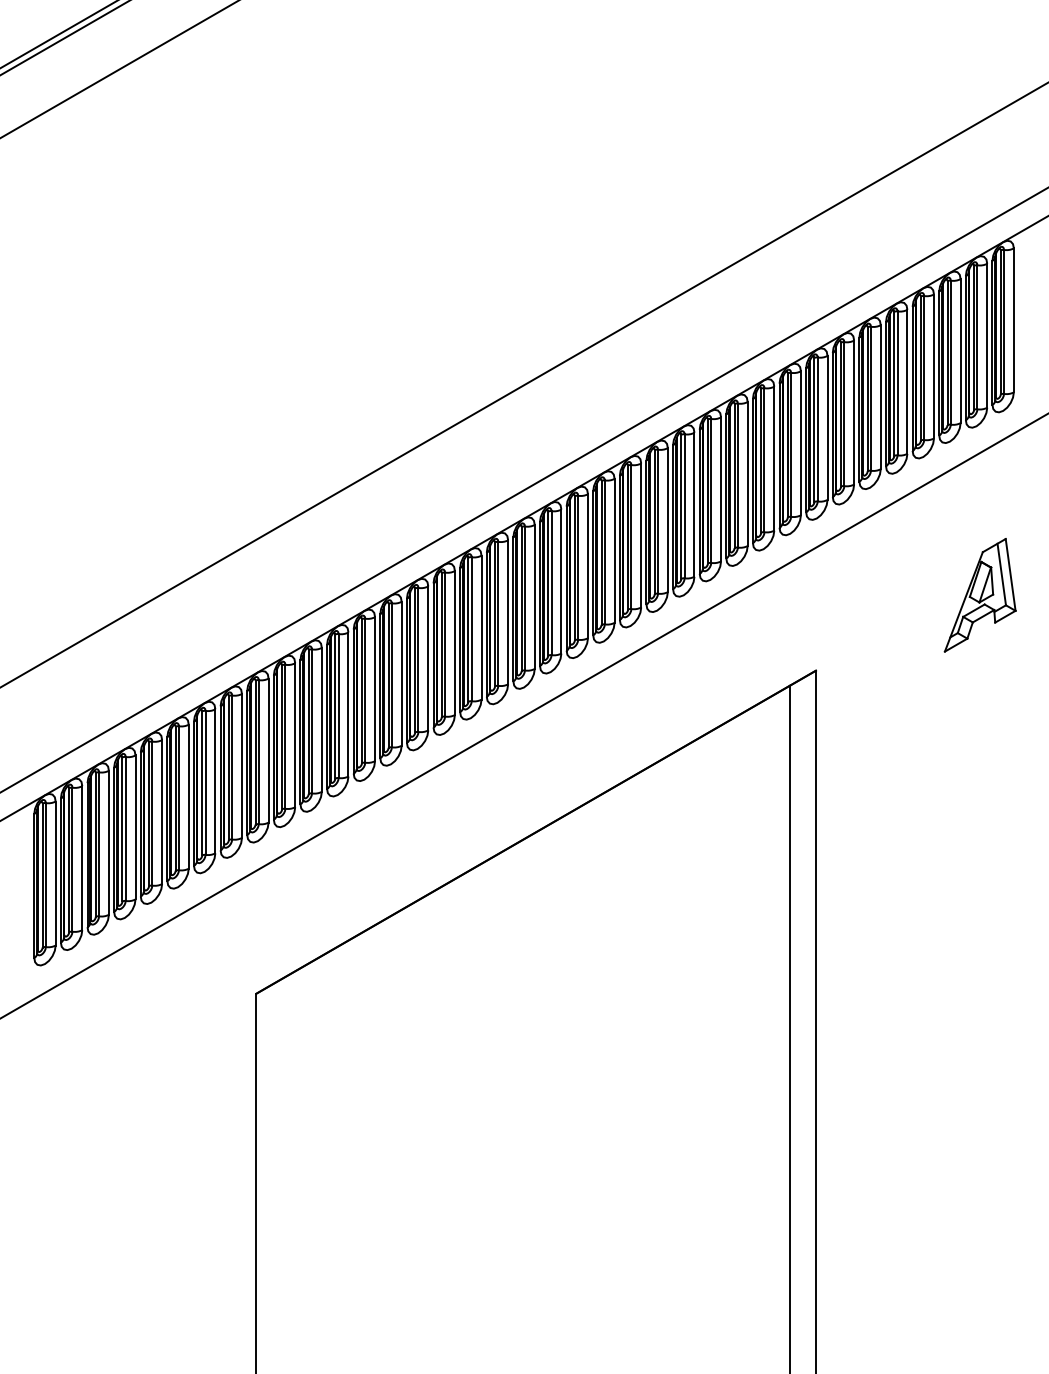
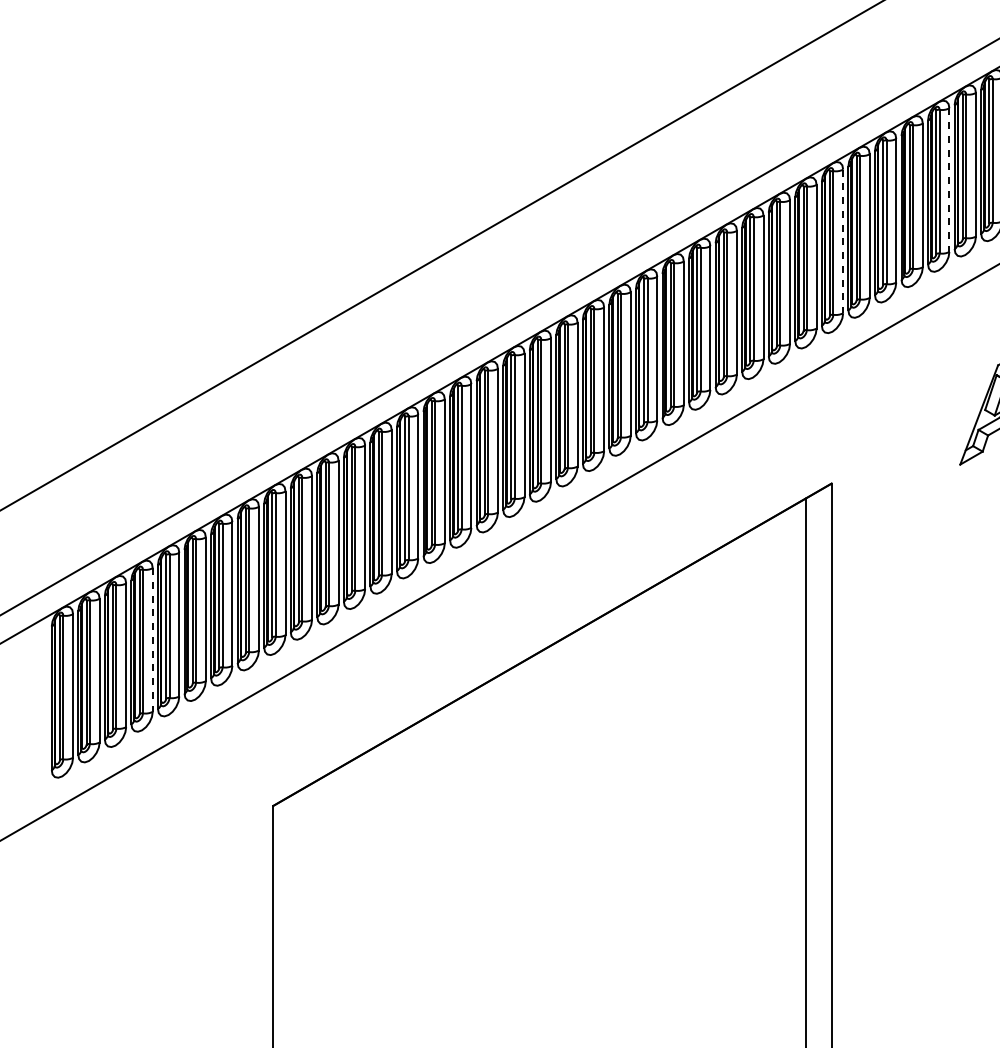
line: (934, 366) -> (949, 180), solid -> dashed
line: (827, 427) -> (843, 240), solid -> dashed
line: (135, 827) -> (152, 640), solid -> dashed

